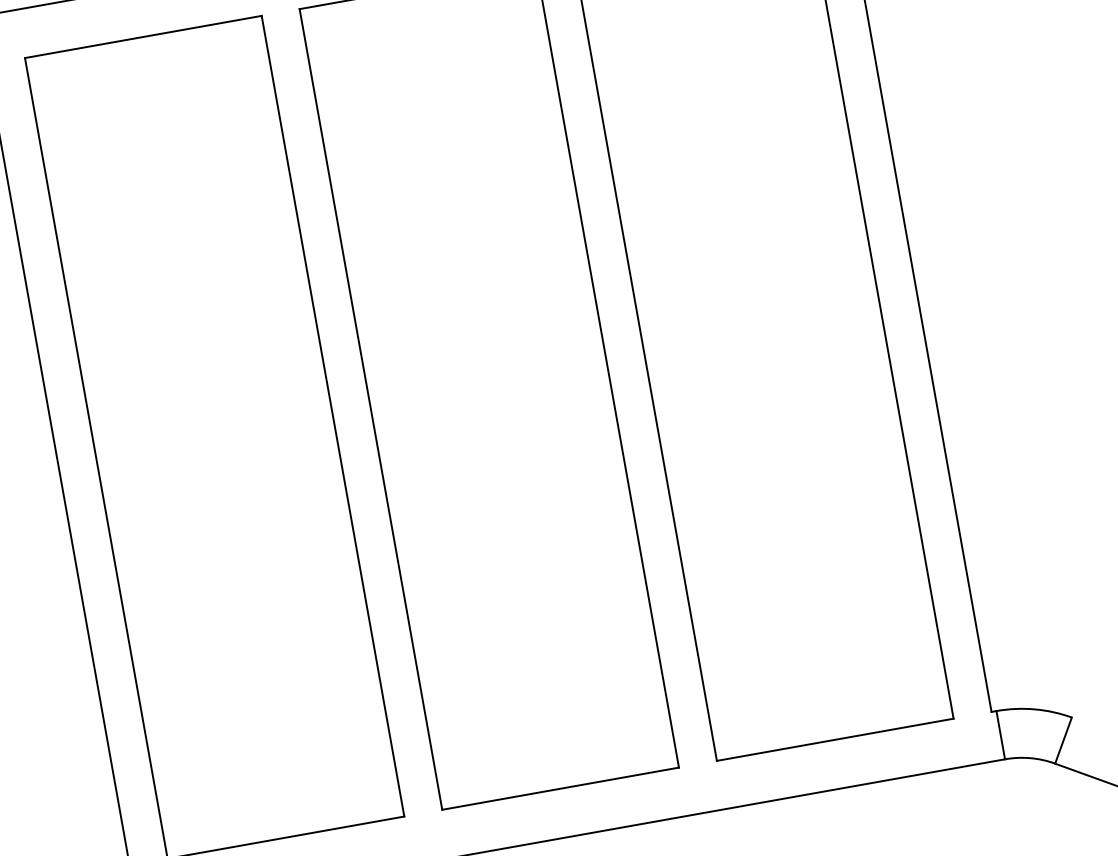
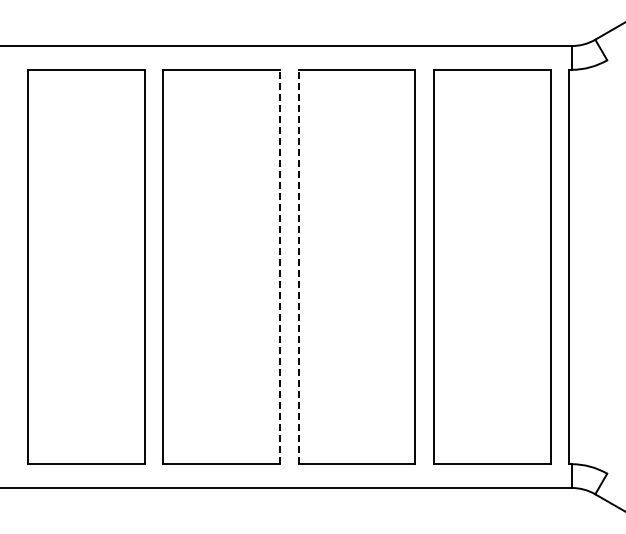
line: (370, 408) -> (298, 266), solid -> dashed
line: (333, 415) -> (280, 266), solid -> dashed

